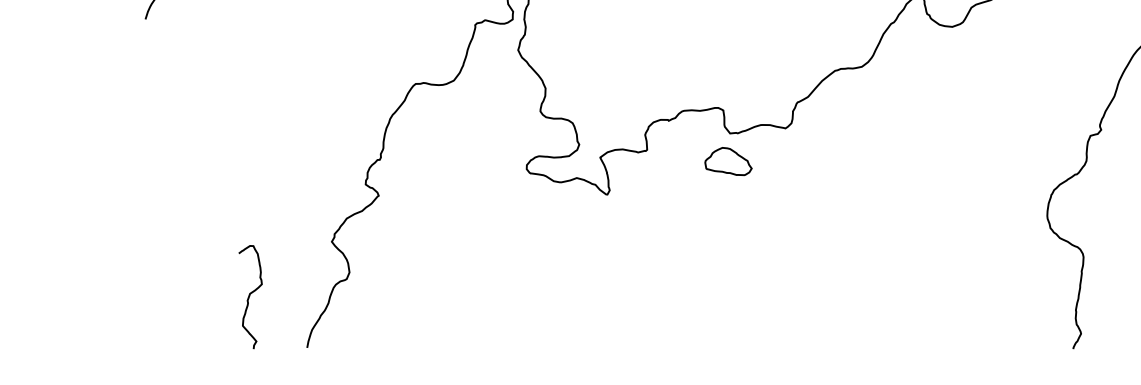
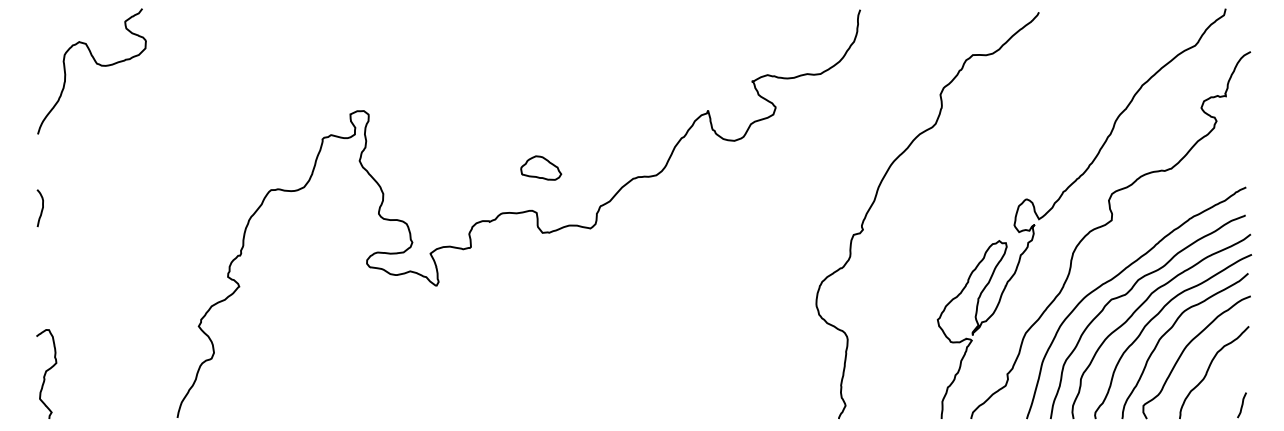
curve: (149, 105) -> (41, 208), added
part: (728, 160) -> (541, 167), moved
curve: (250, 296) -> (46, 373), moved

